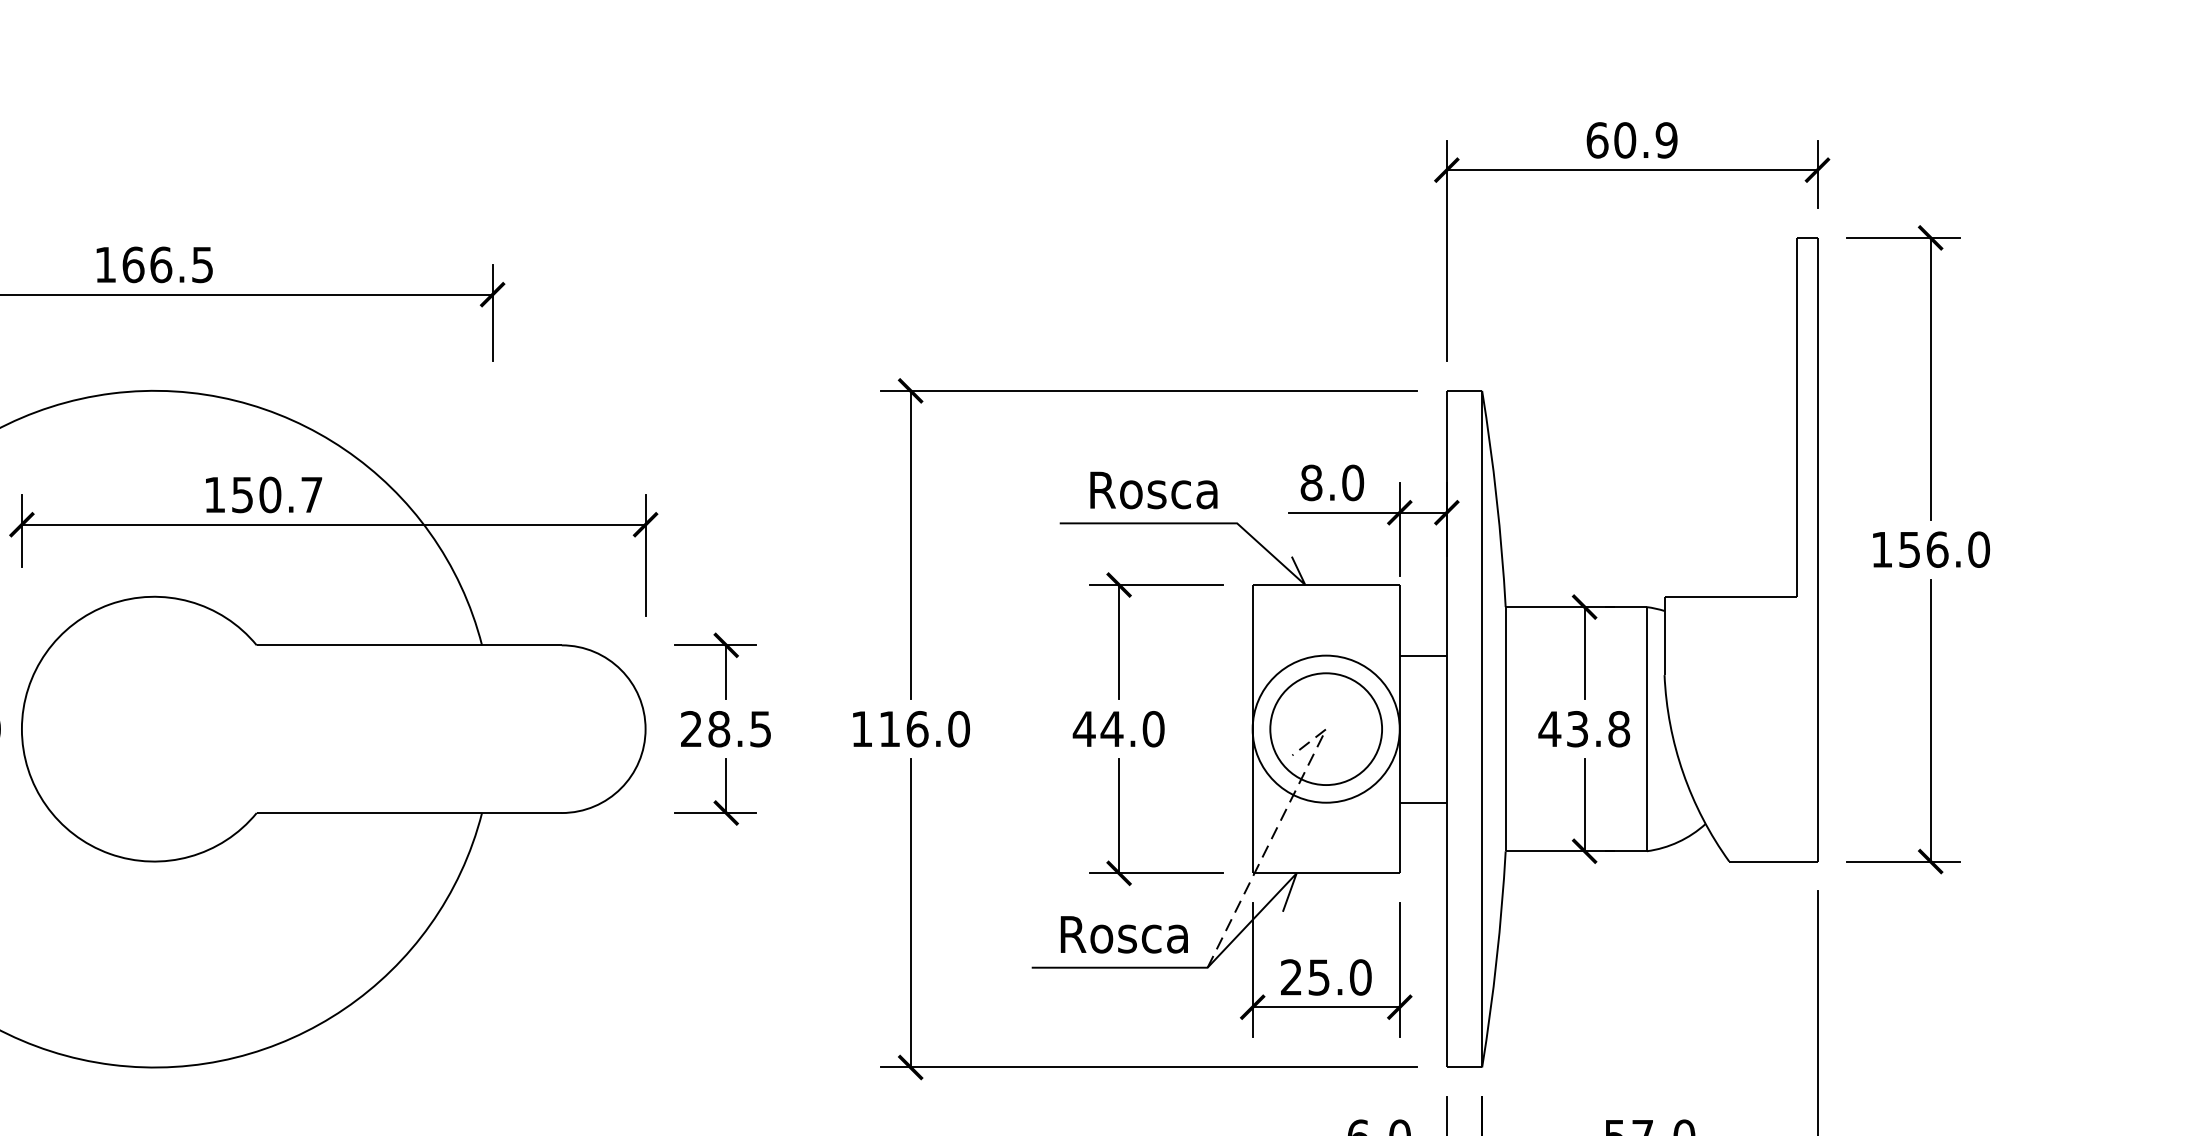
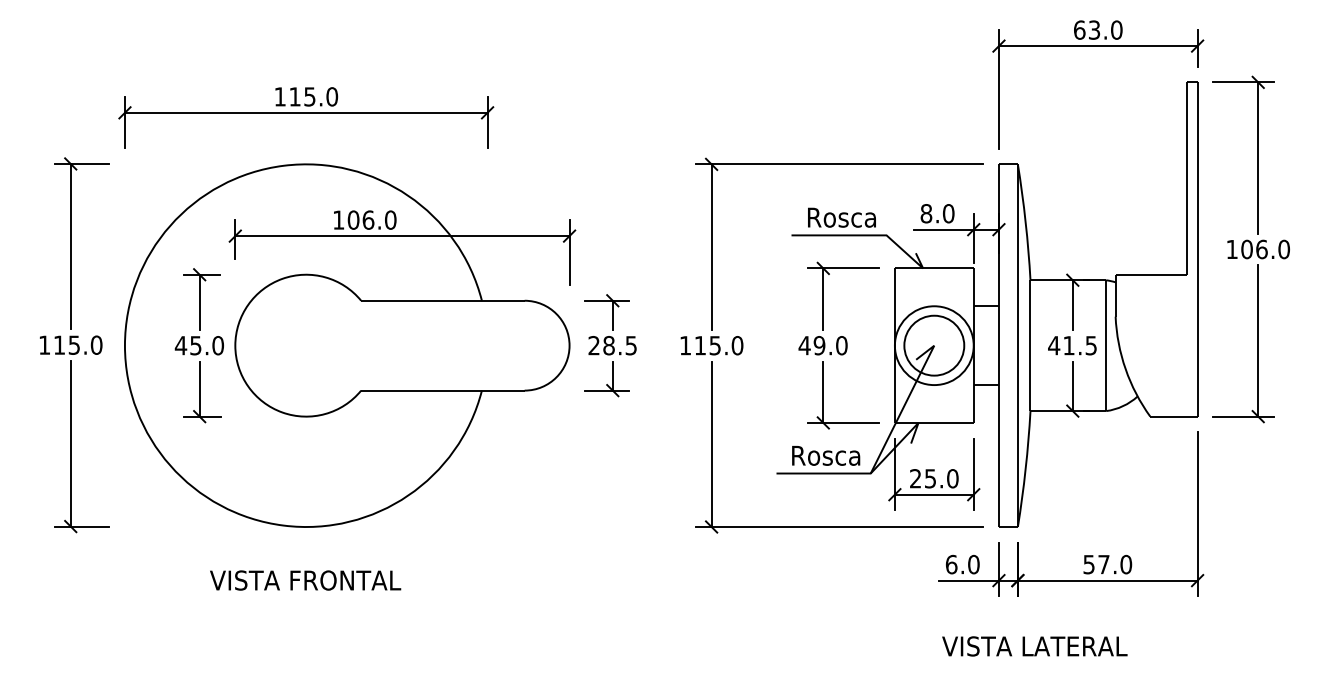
text: (1645, 139) -> (1105, 29), 60.9 -> 63.0
text: (167, 264) -> (313, 96), 166.5 -> 115.0
text: (276, 493) -> (371, 219), 150.7 -> 106.0
text: (1908, 549) -> (1246, 249), 156.0 -> 106.0
text: (917, 728) -> (715, 345), 116.0 -> 115.0
text: (1111, 728) -> (819, 345), 44.0 -> 49.0
text: (1598, 728) -> (1080, 345), 43.8 -> 41.5
line: (1278, 827) -> (908, 398), dashed -> solid

